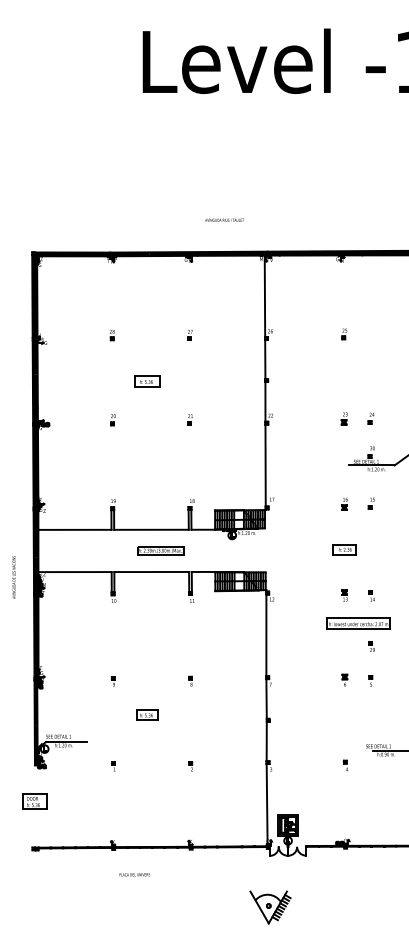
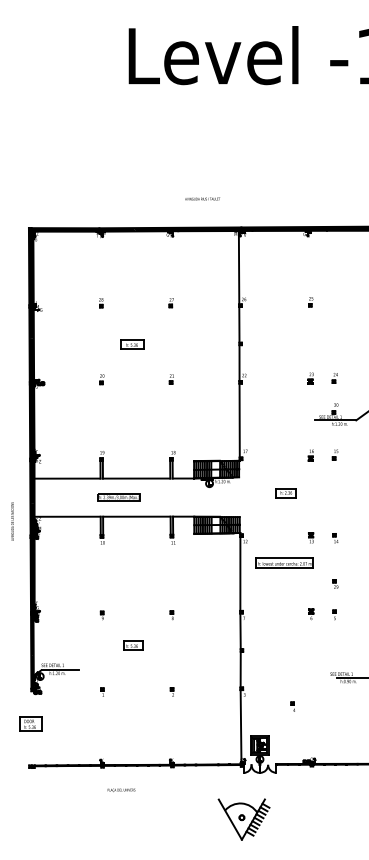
part: (344, 549) -> (285, 492), moved
part: (160, 550) -> (118, 497), moved
part: (358, 623) -> (284, 563), moved
part: (345, 765) -> (292, 706), moved
part: (270, 907) -> (244, 819), size x1.4

